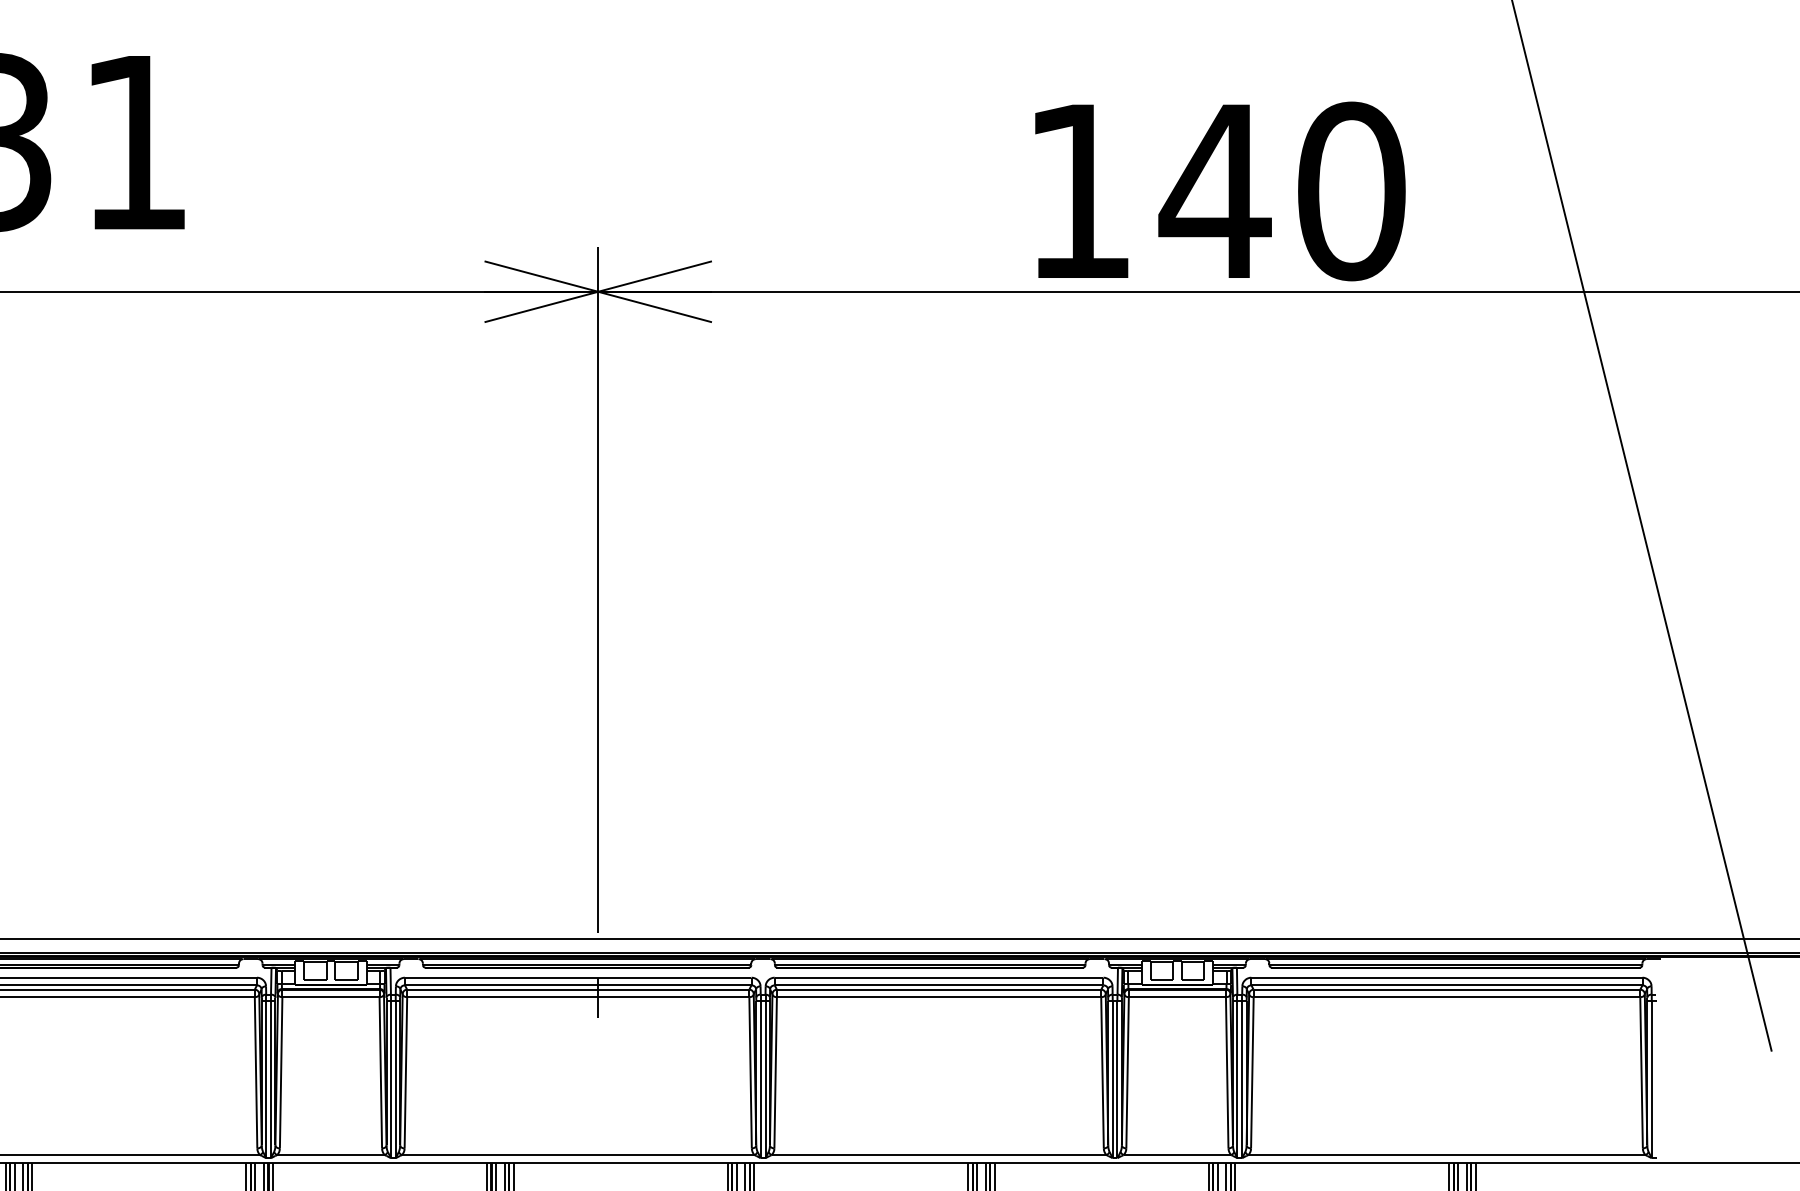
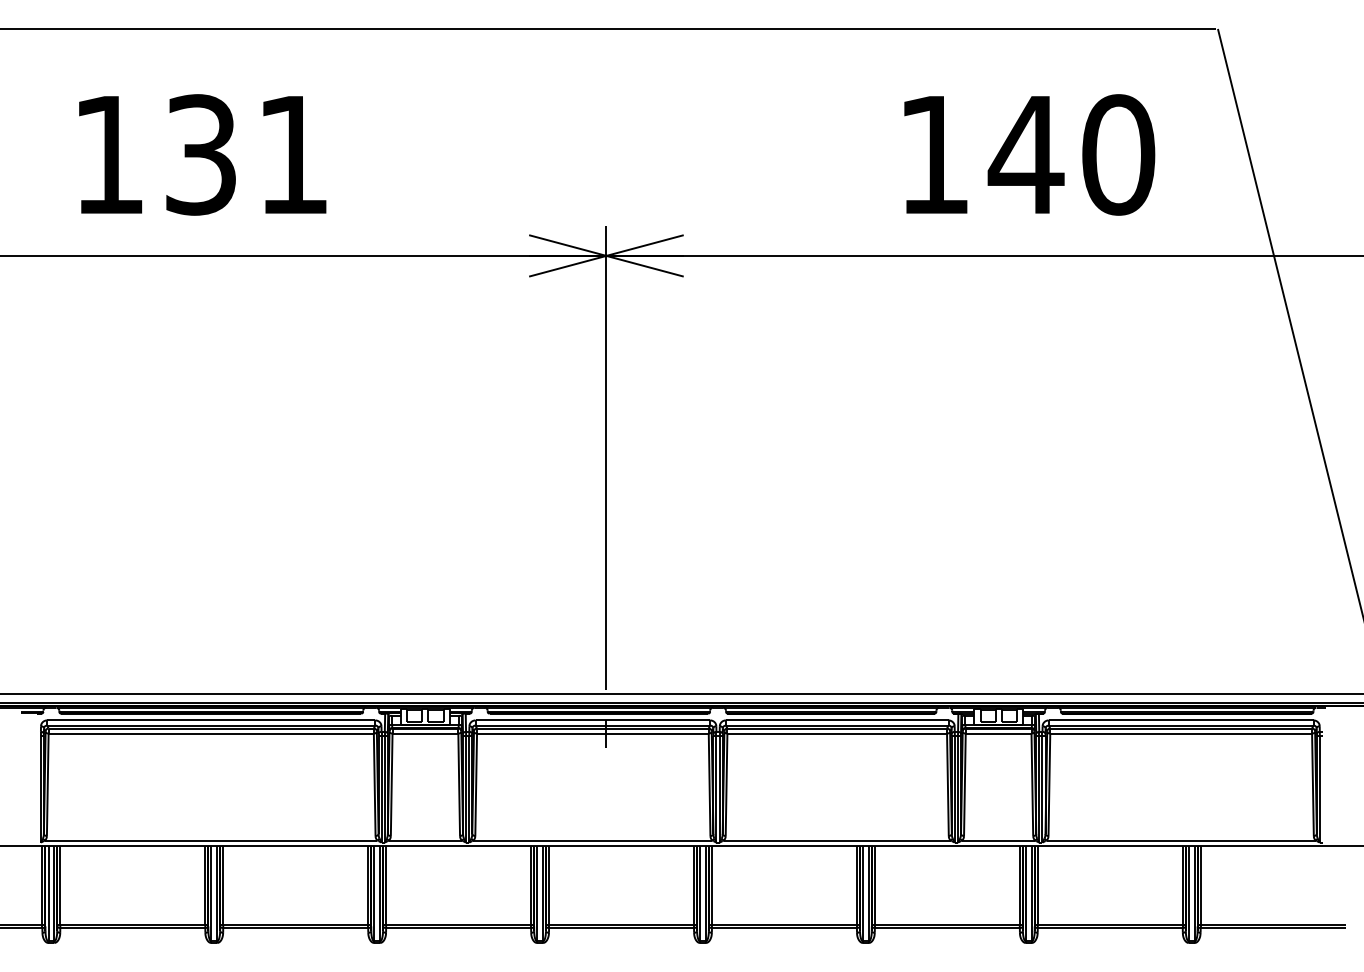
text: (1220, 190) -> (1029, 154), moved

